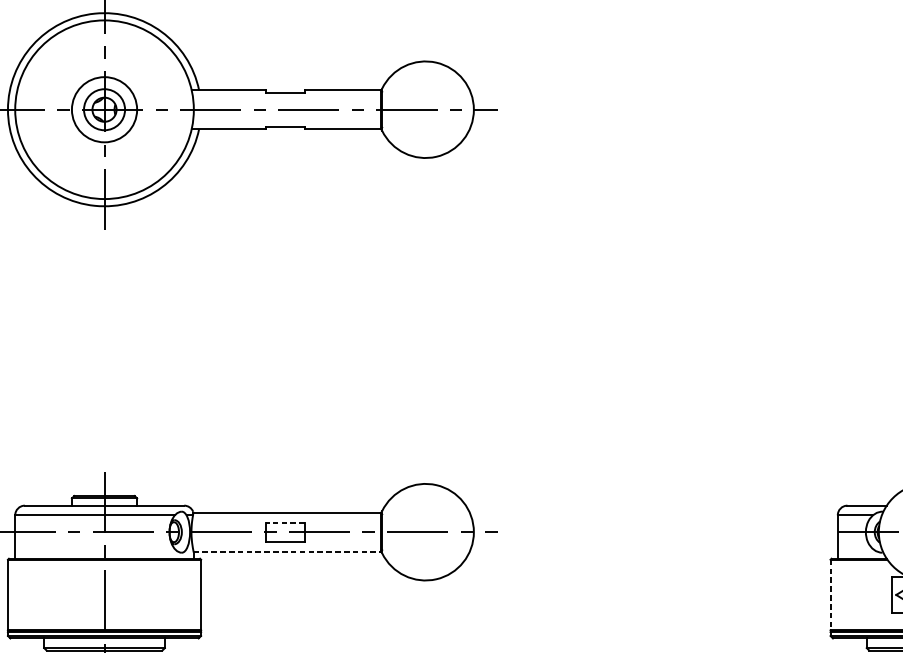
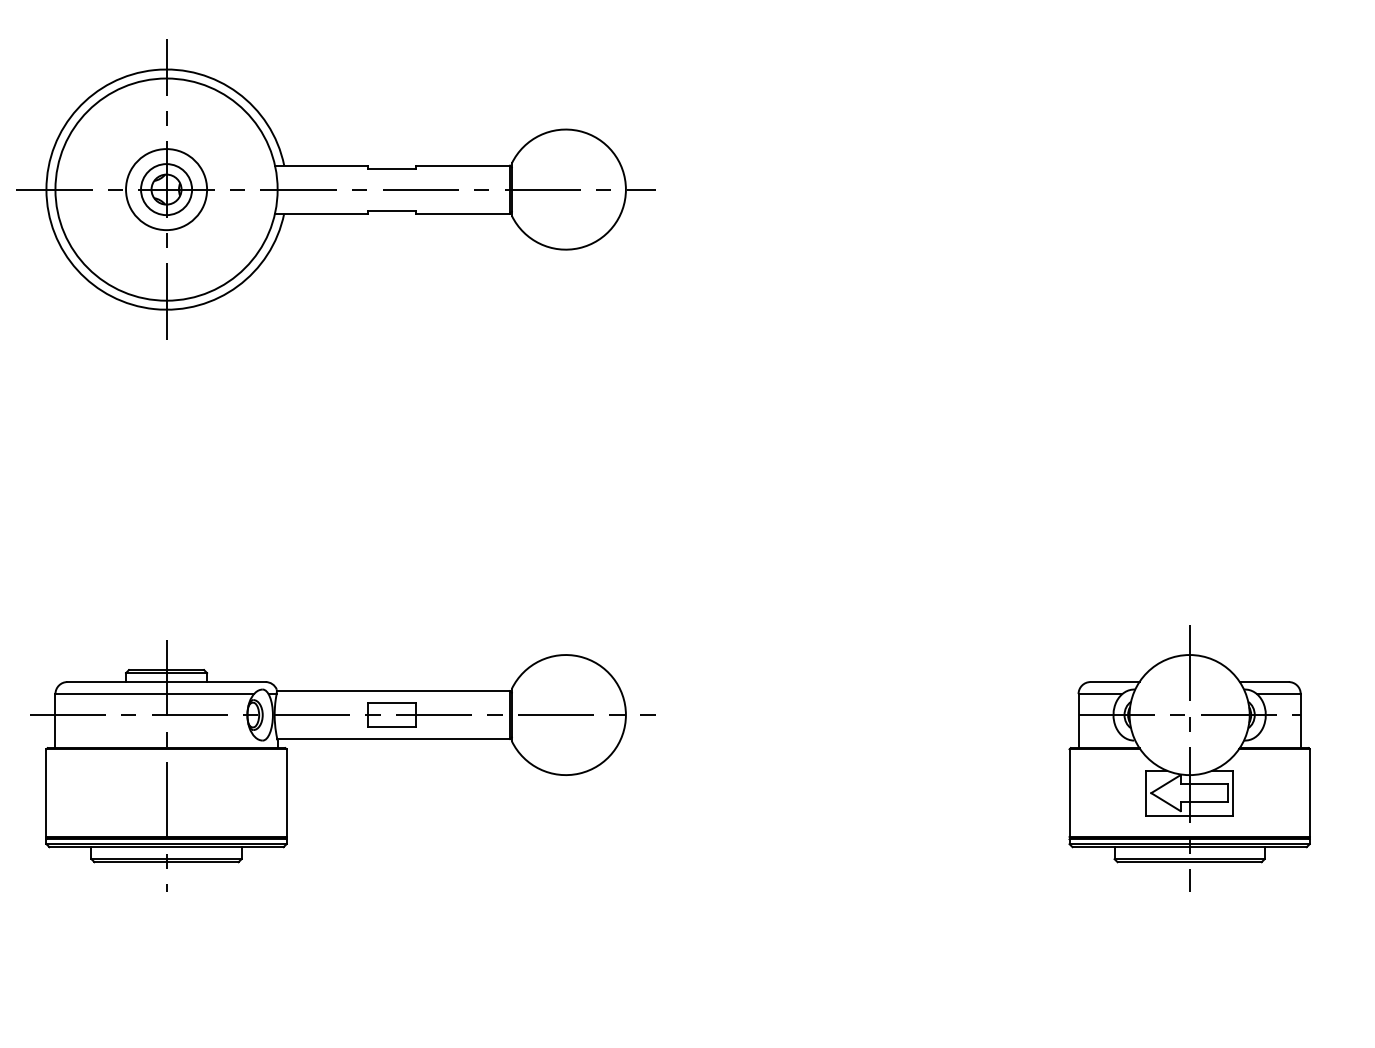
line: (285, 522) -> (391, 703), dashed -> solid
line: (287, 551) -> (394, 739), dashed -> solid
line: (830, 595) -> (1069, 793), dashed -> solid

